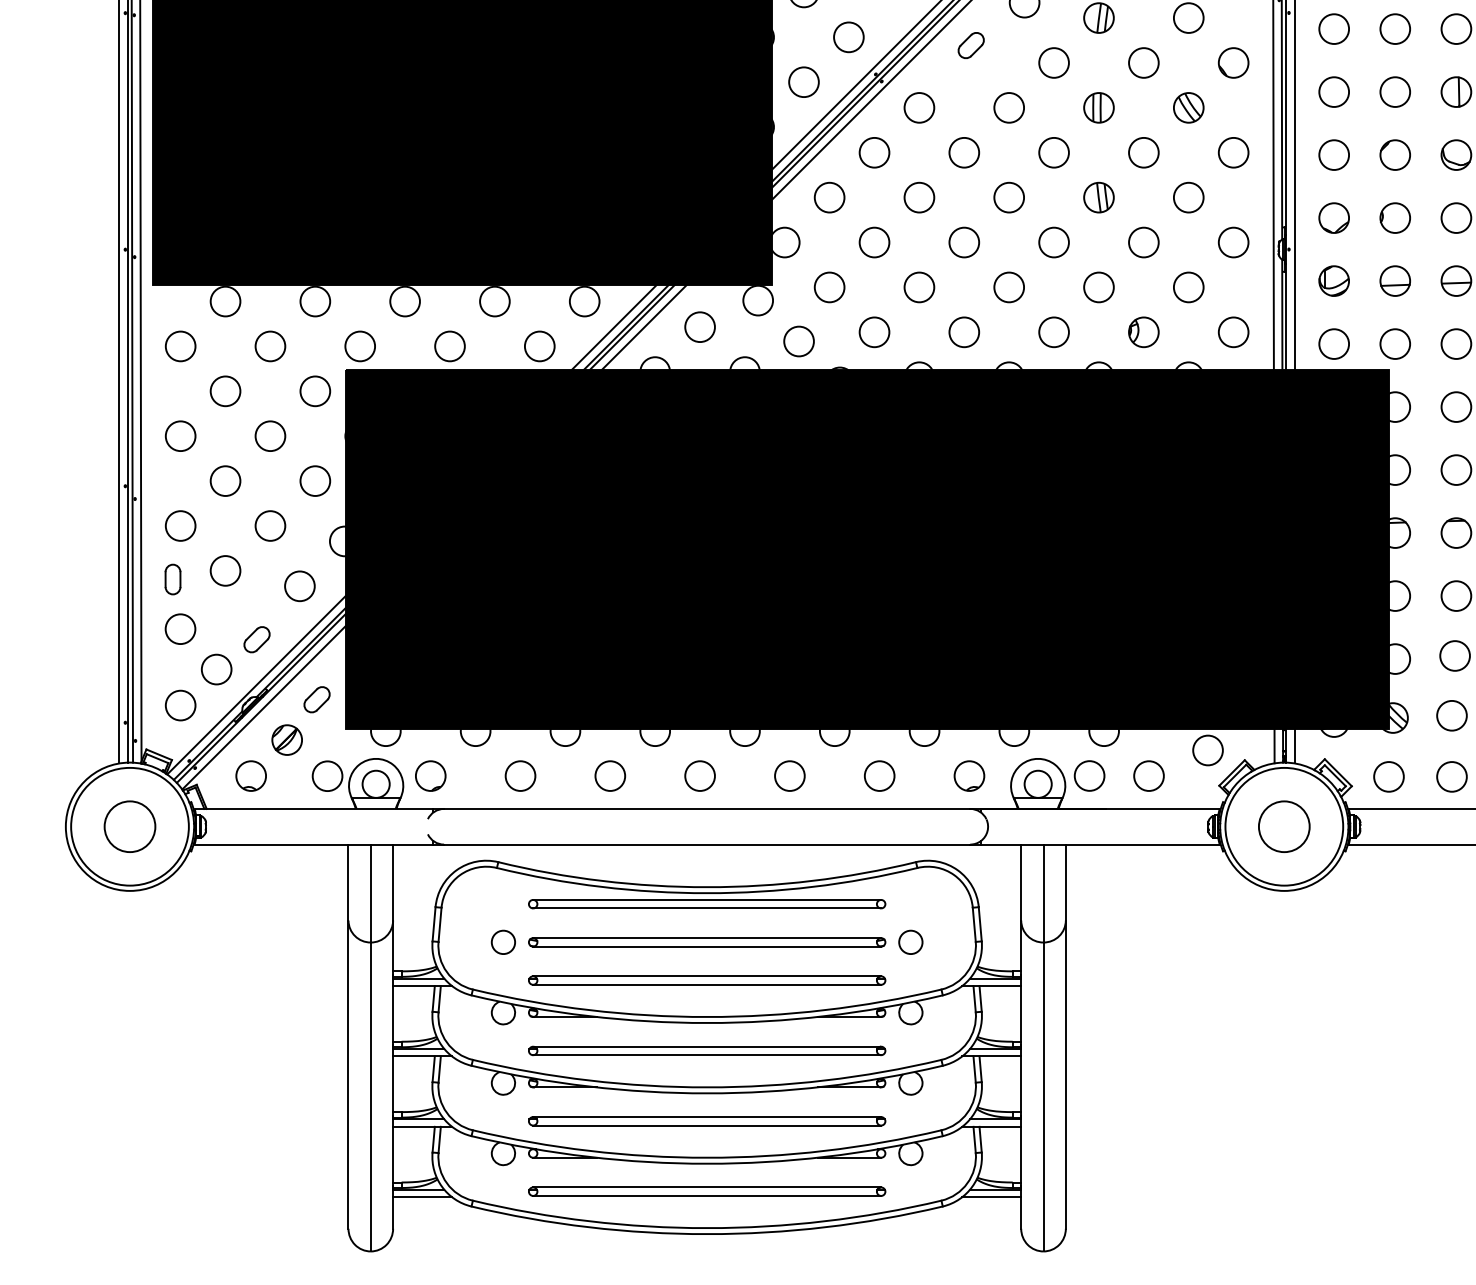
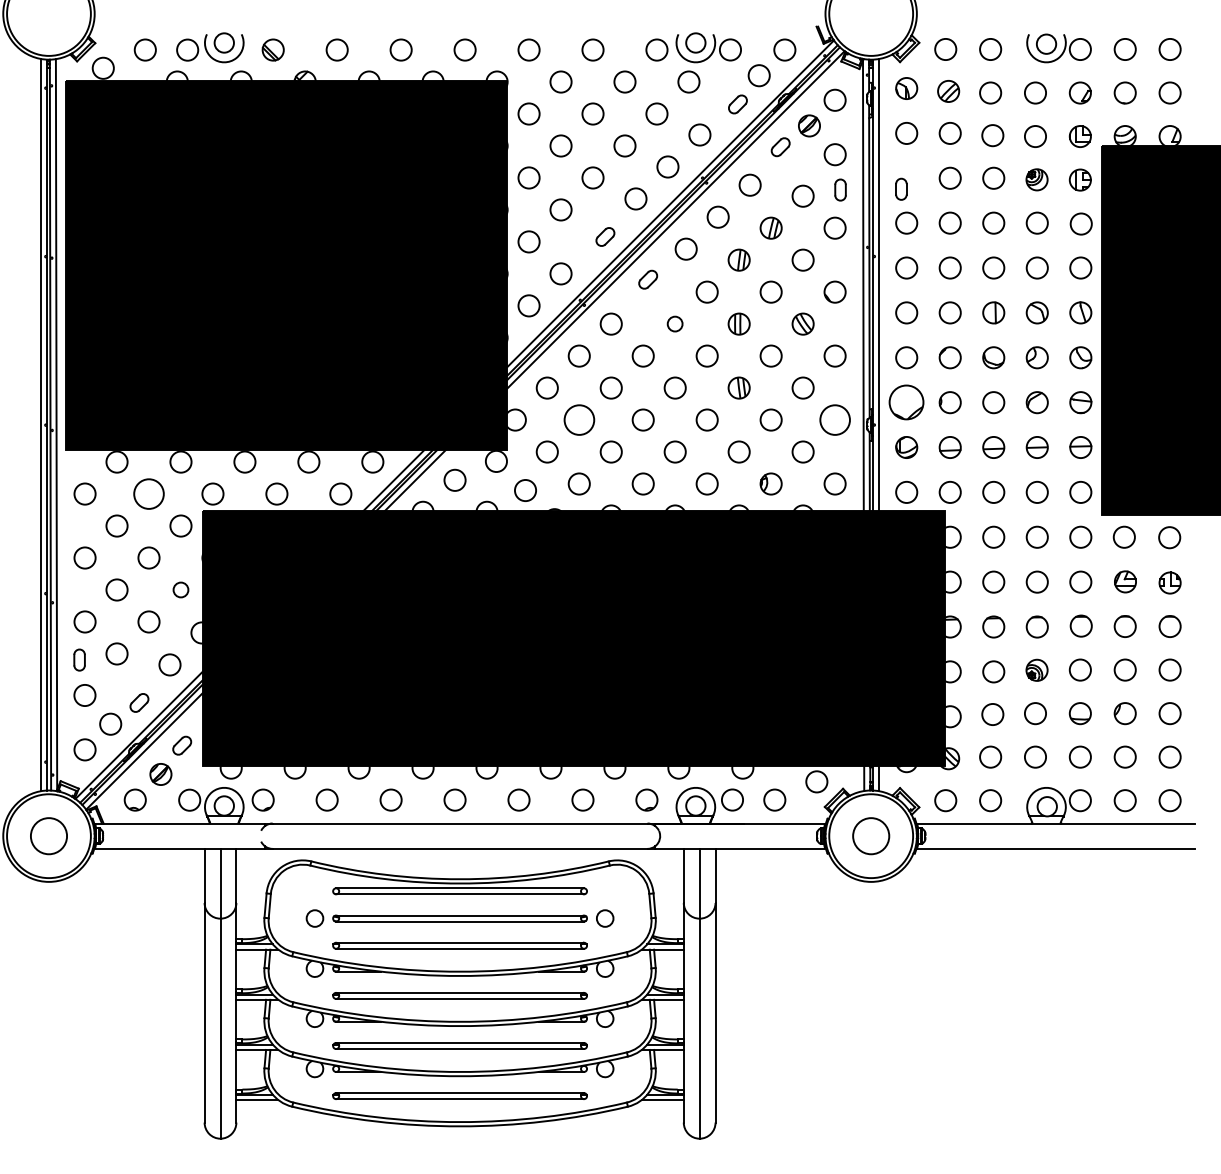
circle: (1008, 106) -> (674, 323), size x0.7
part: (1333, 217) -> (906, 402), size x1.6
circle: (873, 241) -> (578, 419), size x1.4
circle: (1232, 241) -> (834, 419), size x1.4
circle: (269, 345) -> (148, 493), size x1.4
circle: (314, 480) -> (180, 589), size x0.7

